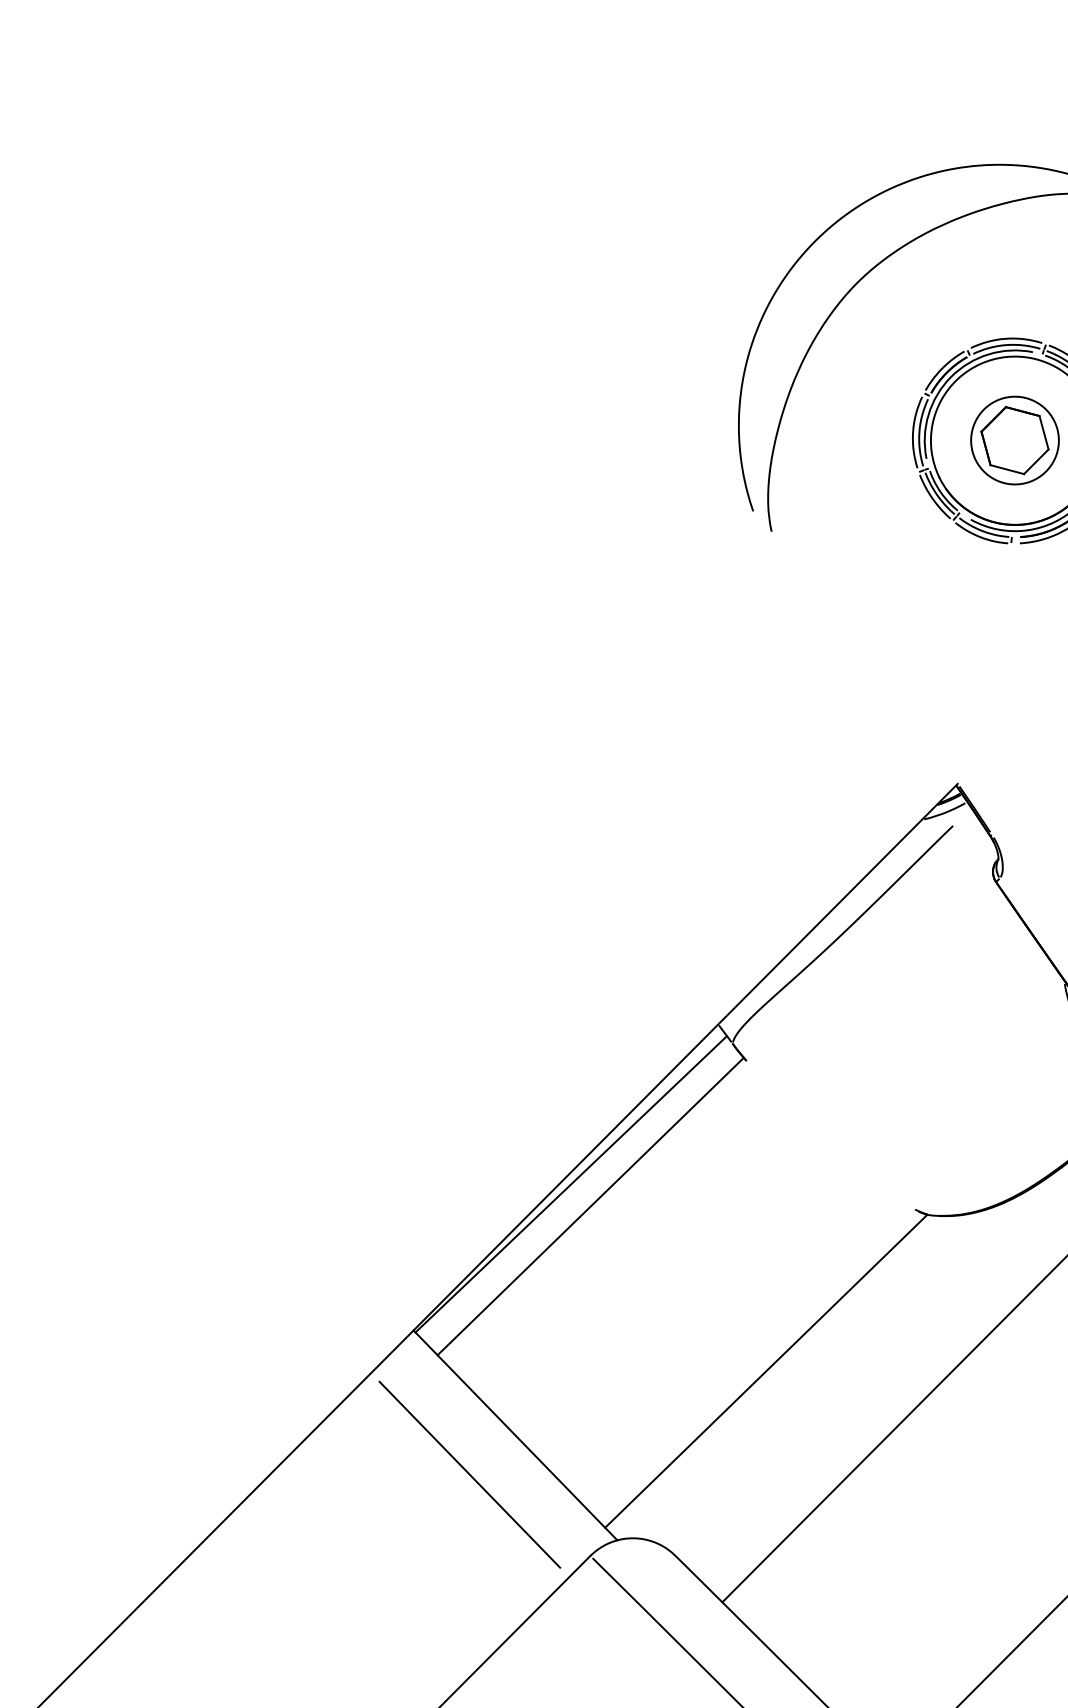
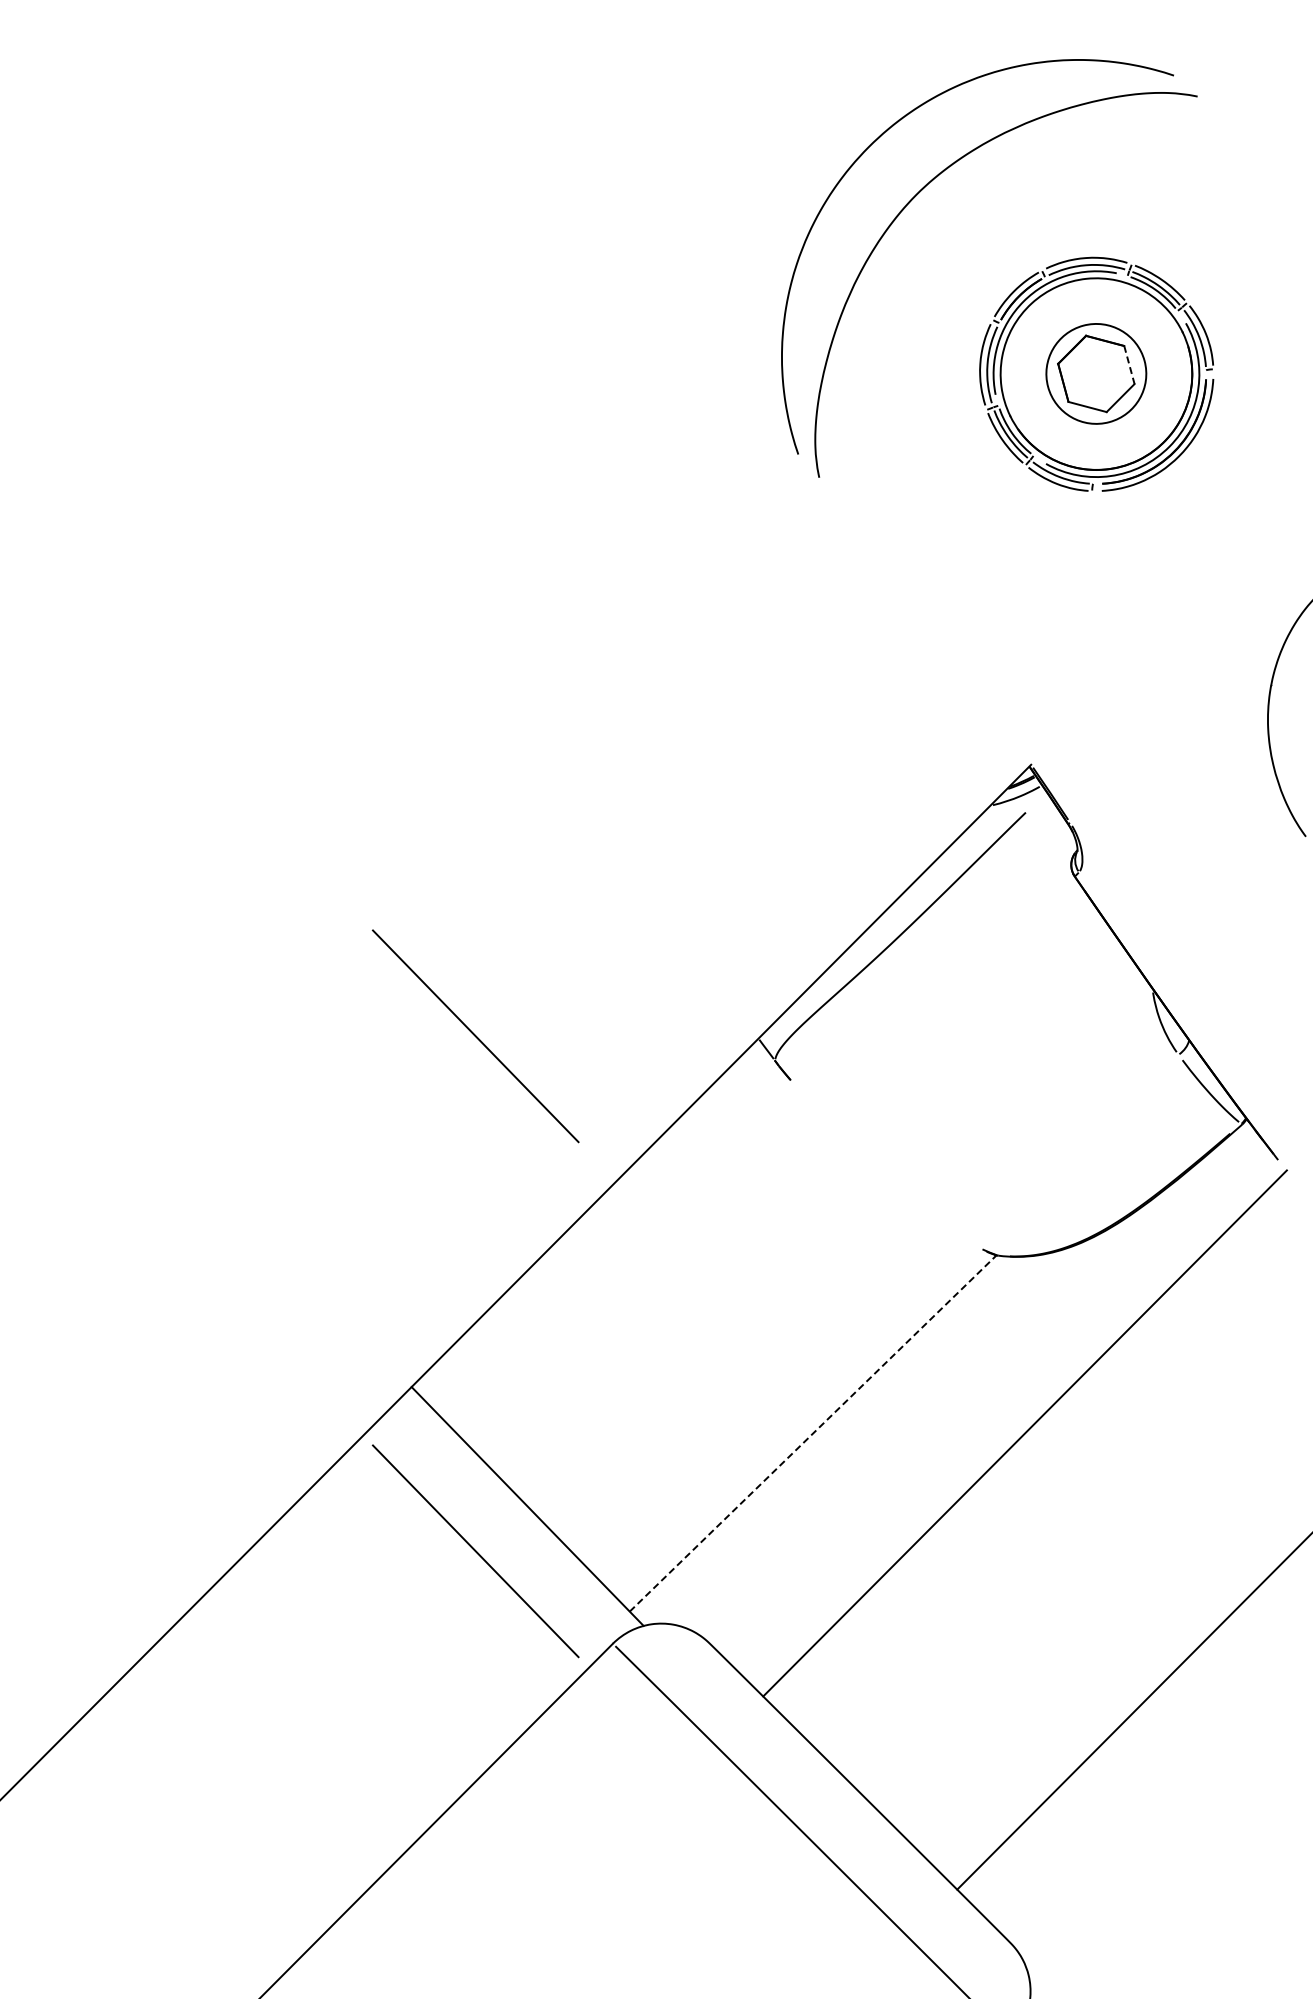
line: (1044, 433) -> (1129, 365), solid -> dashed
line: (469, 1022) -> (475, 1036), added
line: (570, 1184) -> (590, 1220), removed
line: (590, 1206) -> (613, 1245), removed
line: (766, 1371) -> (813, 1433), solid -> dashed

